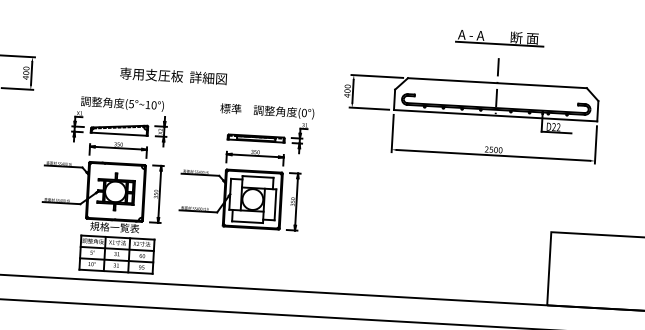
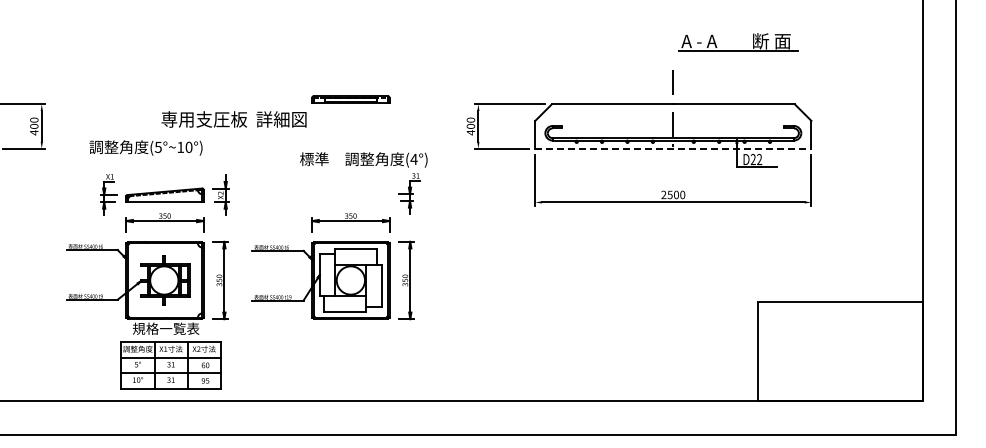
part: (499, 43) -> (738, 50), moved
text: (122, 103) -> (145, 147), moved
text: (303, 113) -> (413, 159), (0°) -> (4°)
line: (495, 115) -> (673, 148), solid -> dashed
part: (255, 138) -> (350, 99), moved

